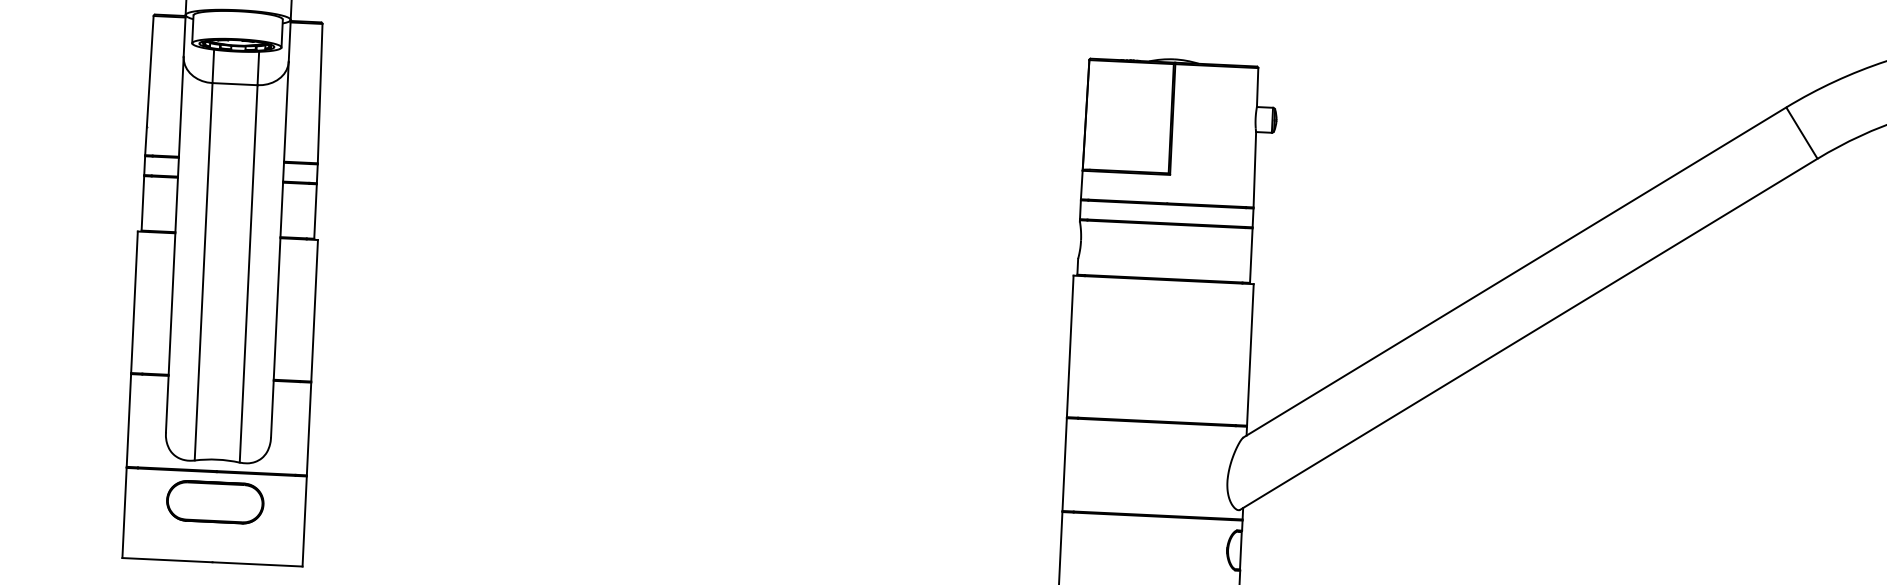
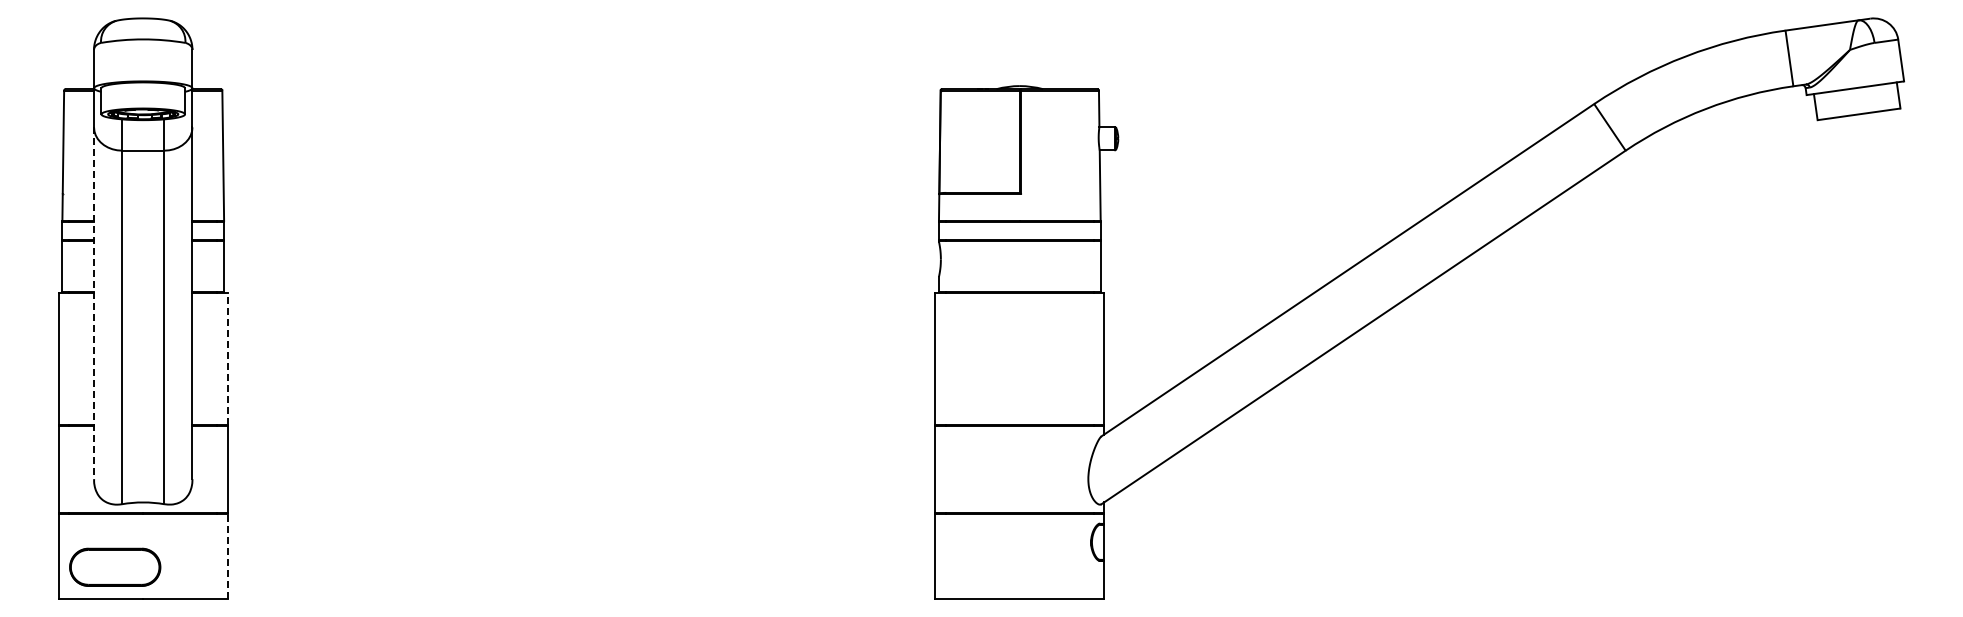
line: (175, 244) -> (94, 303), solid -> dashed
line: (314, 310) -> (227, 358), solid -> dashed
part: (215, 501) -> (115, 566), moved
line: (304, 520) -> (227, 555), solid -> dashed

